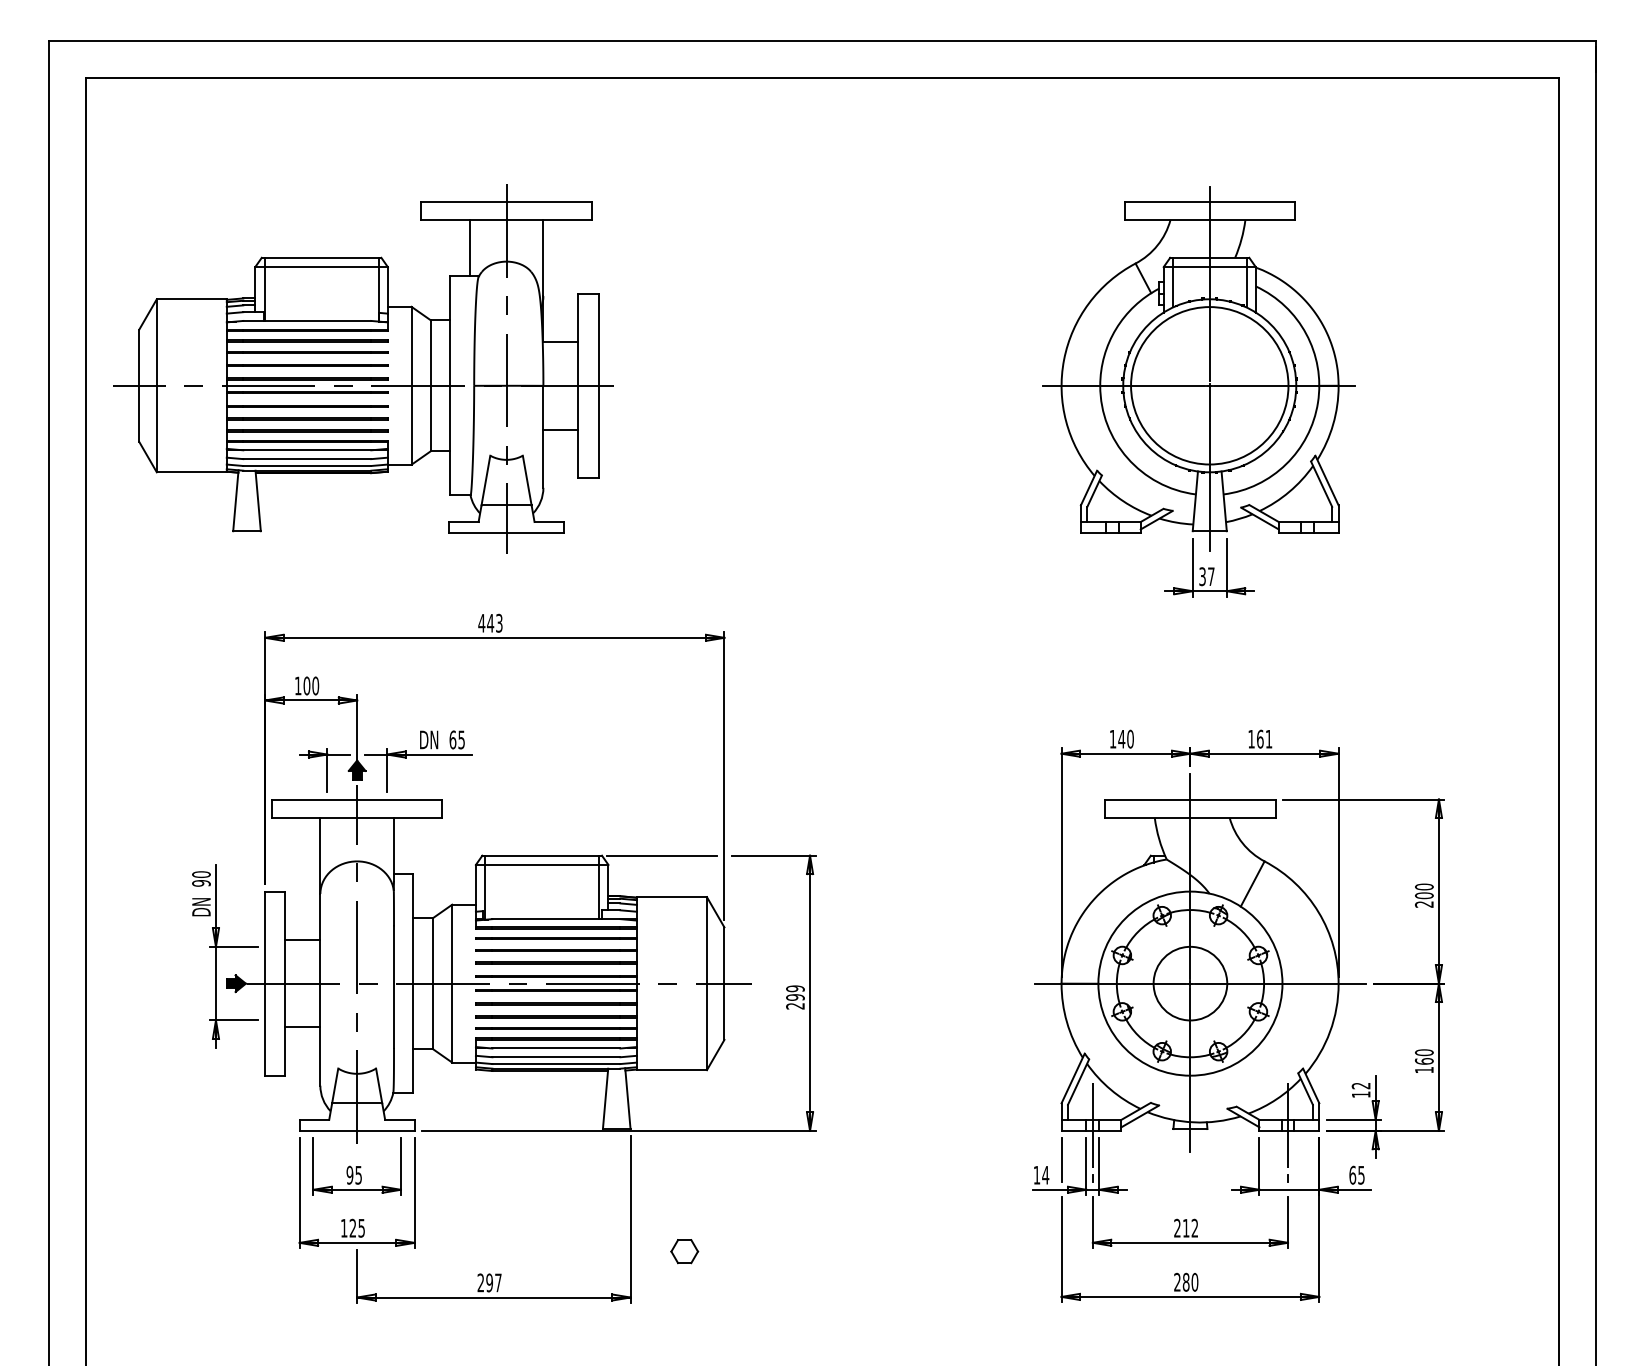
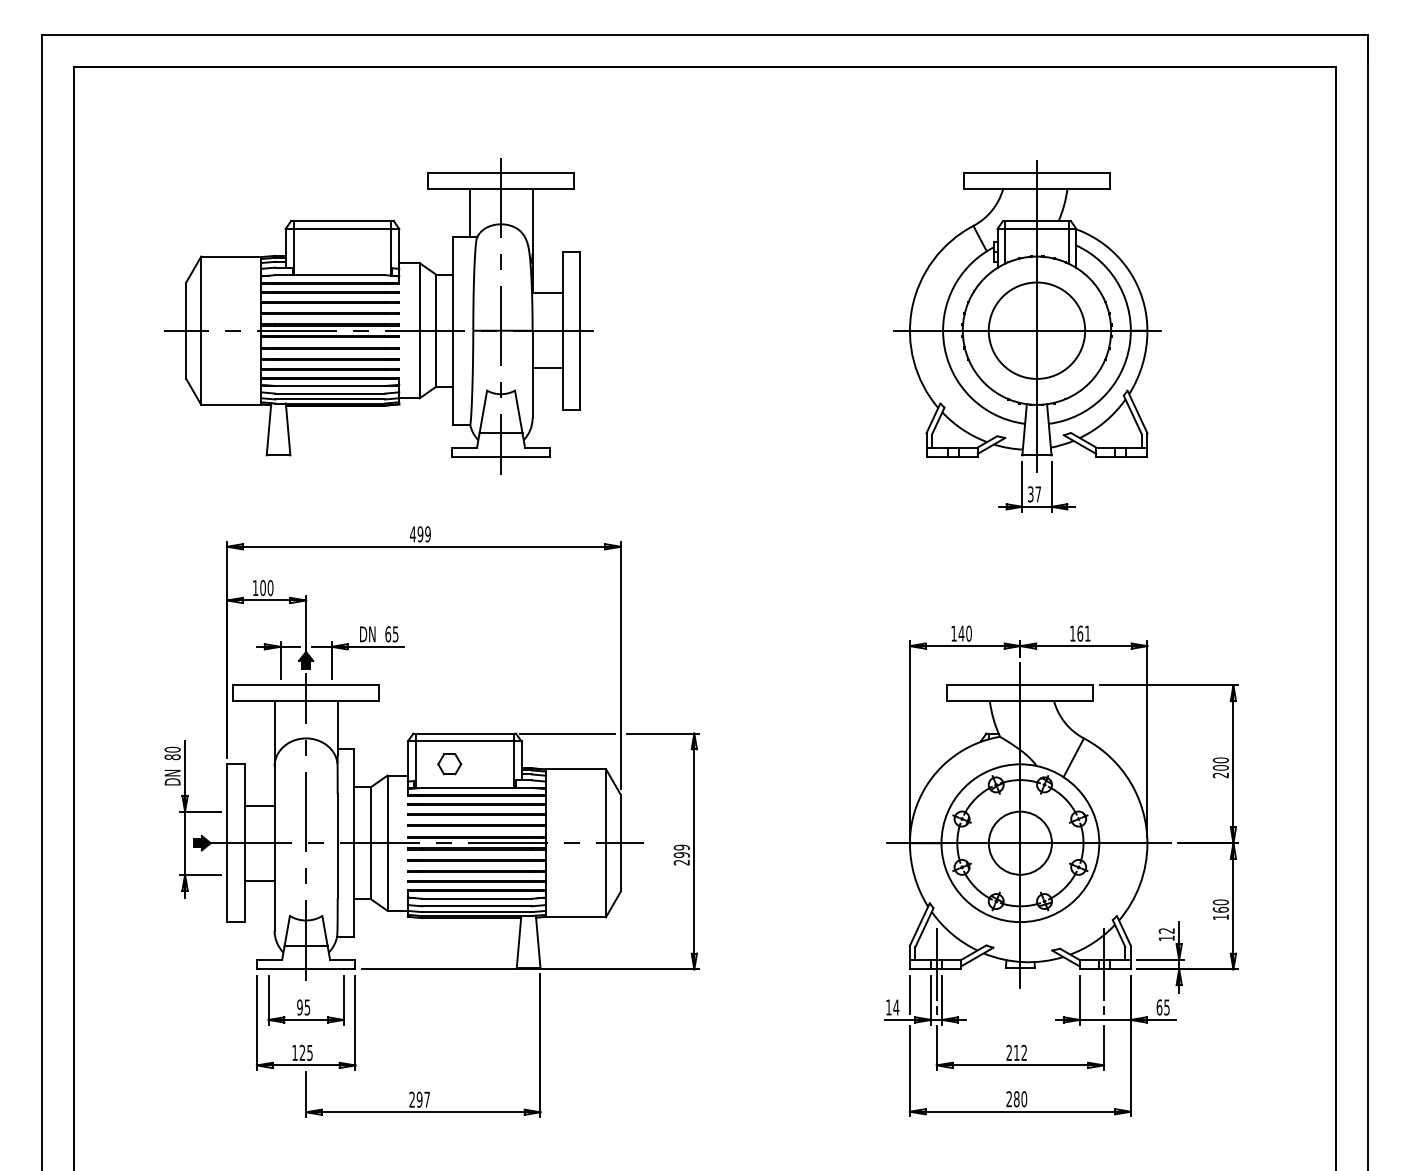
part: (363, 368) -> (378, 315), moved
circle: (1209, 385) -> (1036, 330), size x0.71
text: (494, 622) -> (423, 533), 443 -> 499
text: (201, 883) -> (172, 757), 90 -> 80
part: (684, 1251) -> (449, 764), moved

